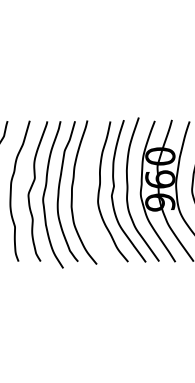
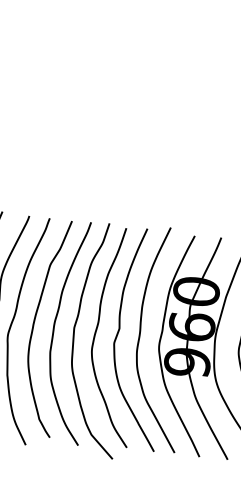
curve: (86, 194) -> (75, 335), added

